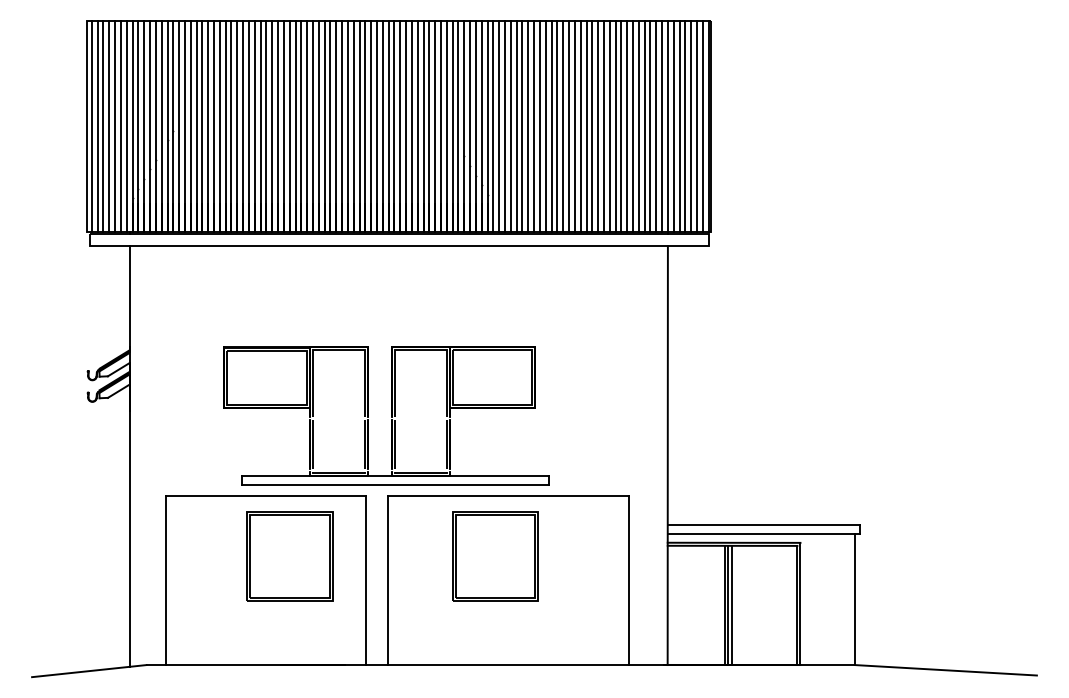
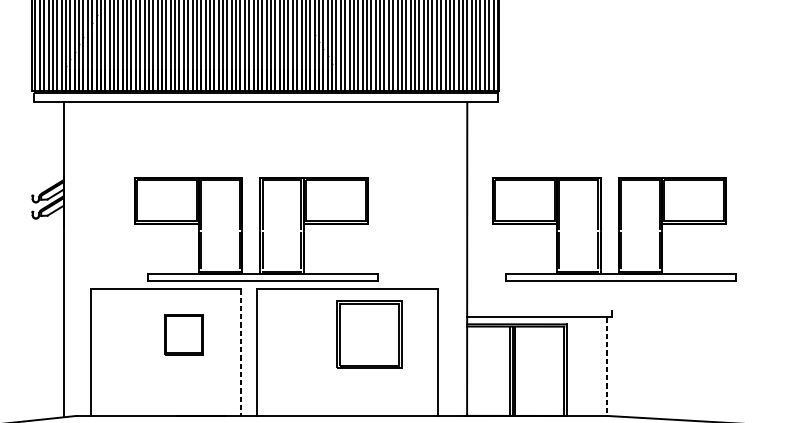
part: (864, 415) -> (614, 228), added
line: (763, 524) -> (538, 310), removed
part: (289, 556) -> (183, 334), size x0.6
part: (495, 556) -> (369, 334), moved
line: (365, 581) -> (240, 353), solid -> dashed
line: (854, 599) -> (607, 366), solid -> dashed

